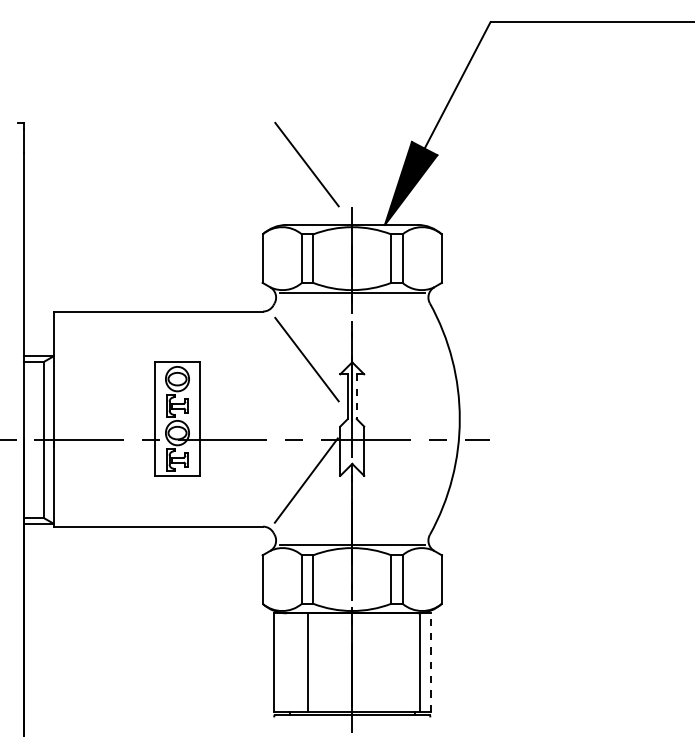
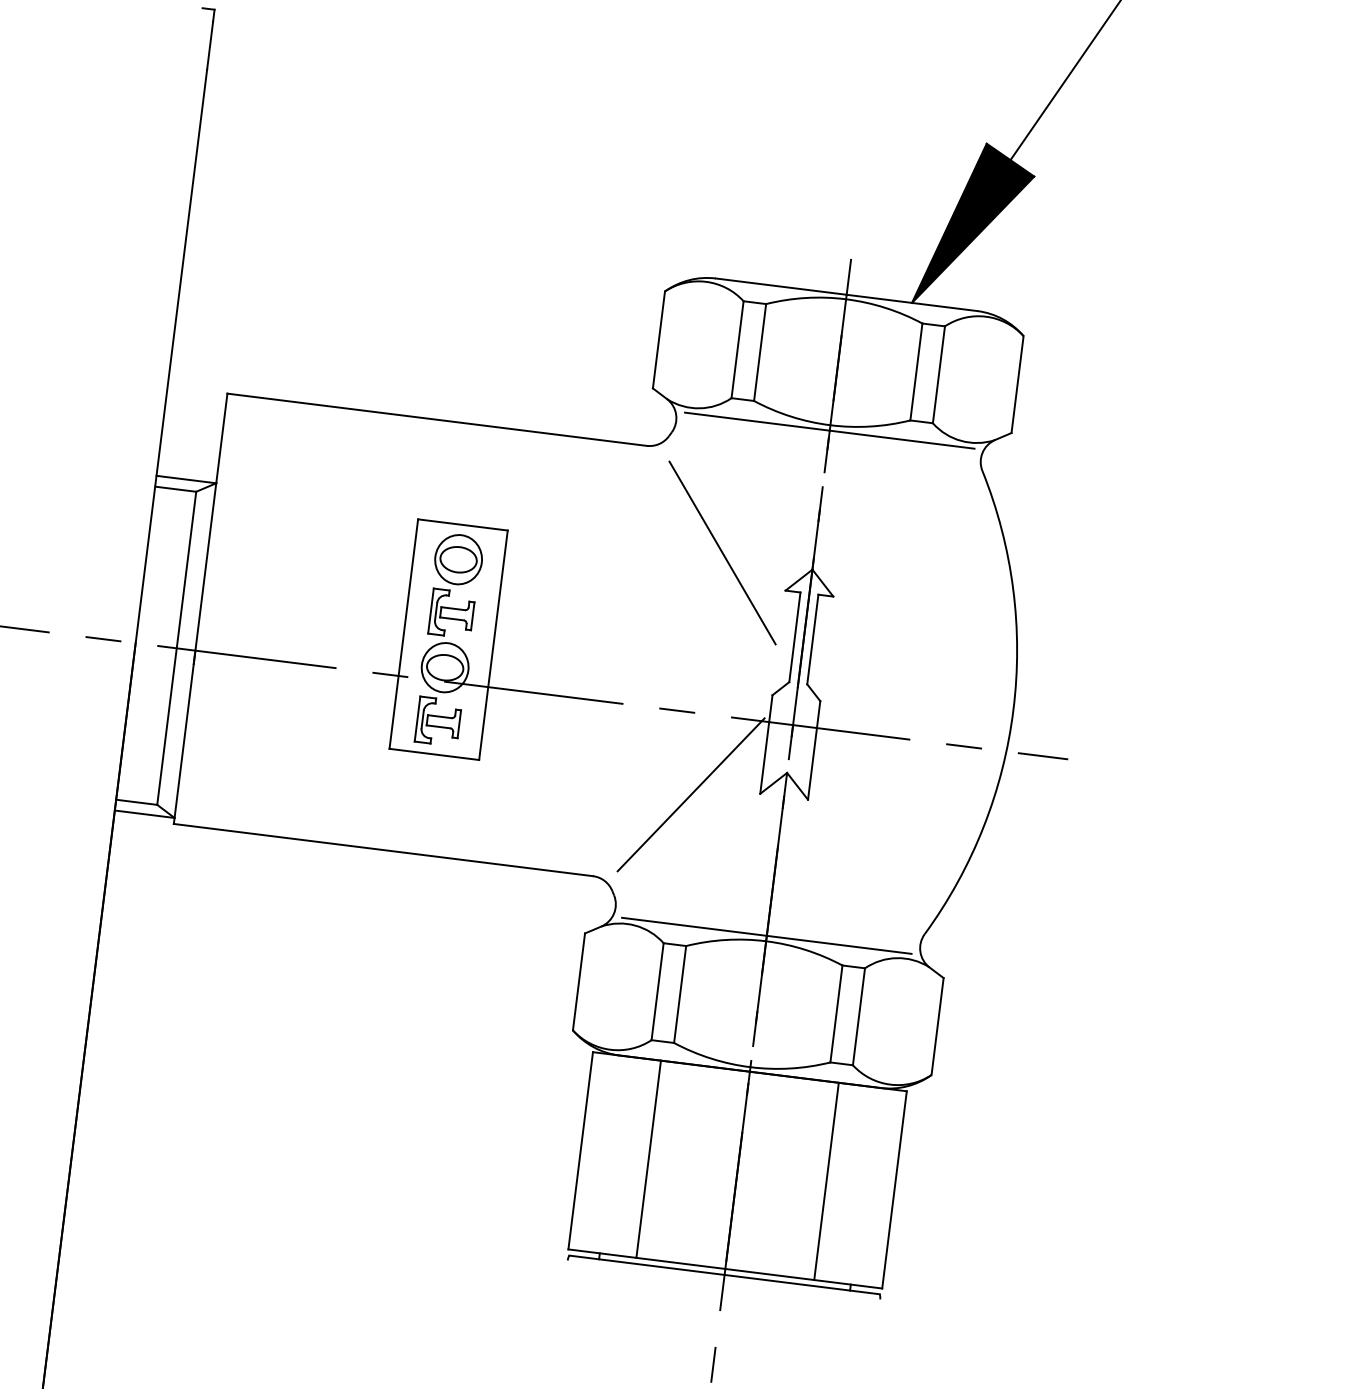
line: (306, 164) -> (770, 162), removed
line: (356, 397) -> (812, 641), dashed -> solid
line: (419, 662) -> (826, 1181), moved
line: (430, 662) -> (894, 1189), dashed -> solid

